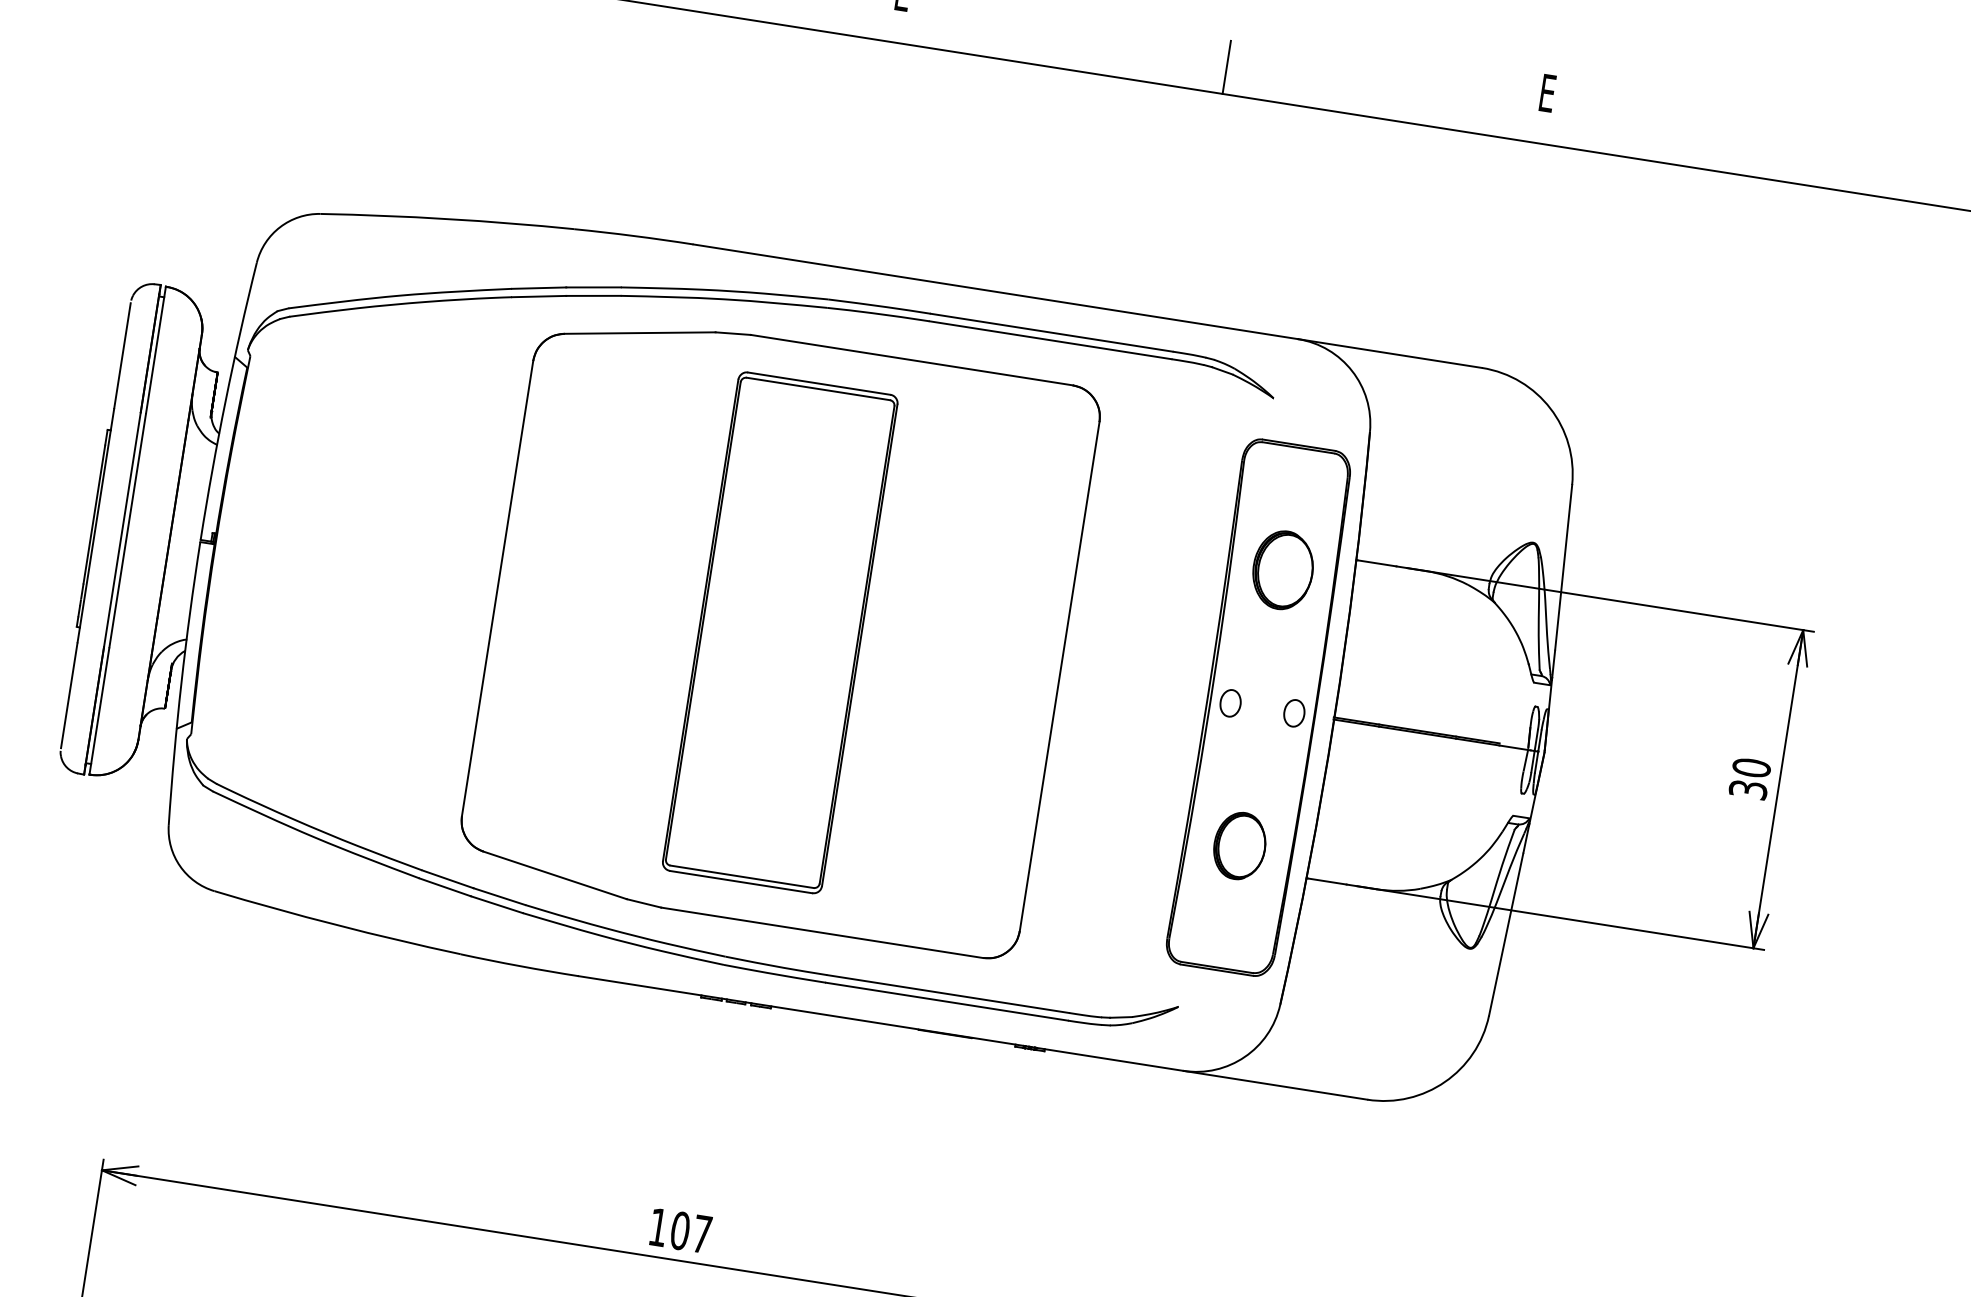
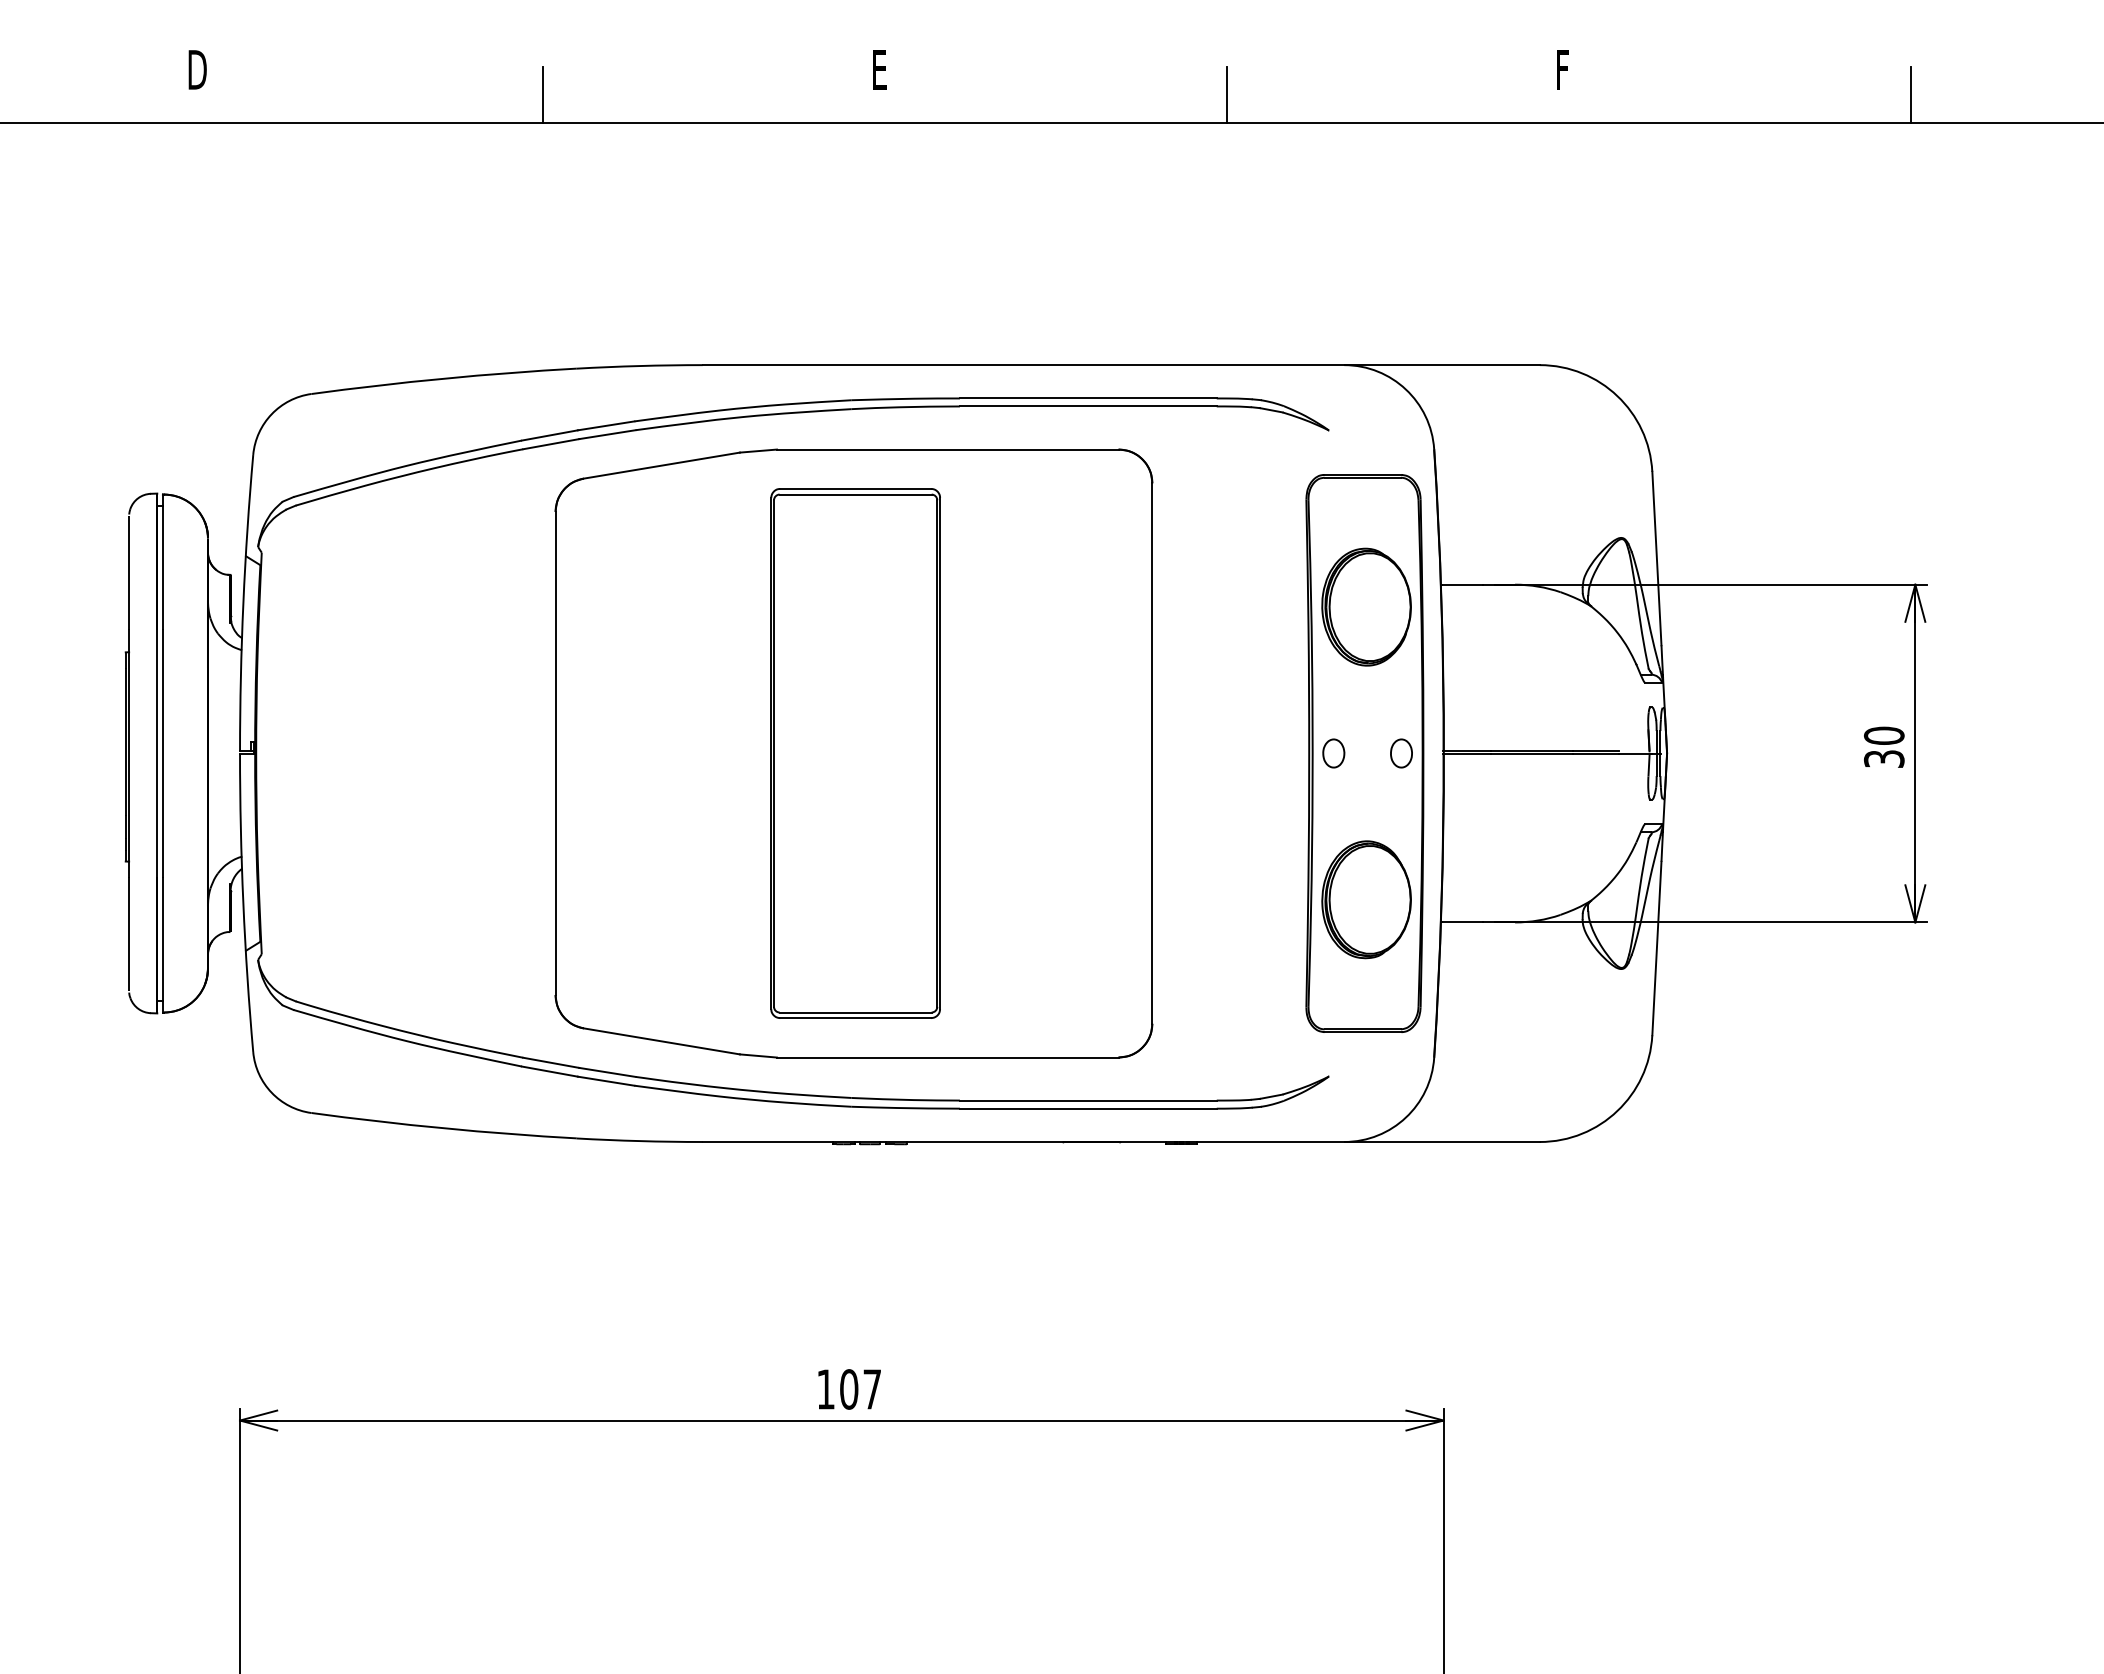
text: (1549, 93) -> (1565, 69), E -> F
line: (1870, 168) -> (1910, 95), added
part: (1283, 569) -> (1366, 606), size x1.43
part: (1239, 845) -> (1366, 899), size x1.67

